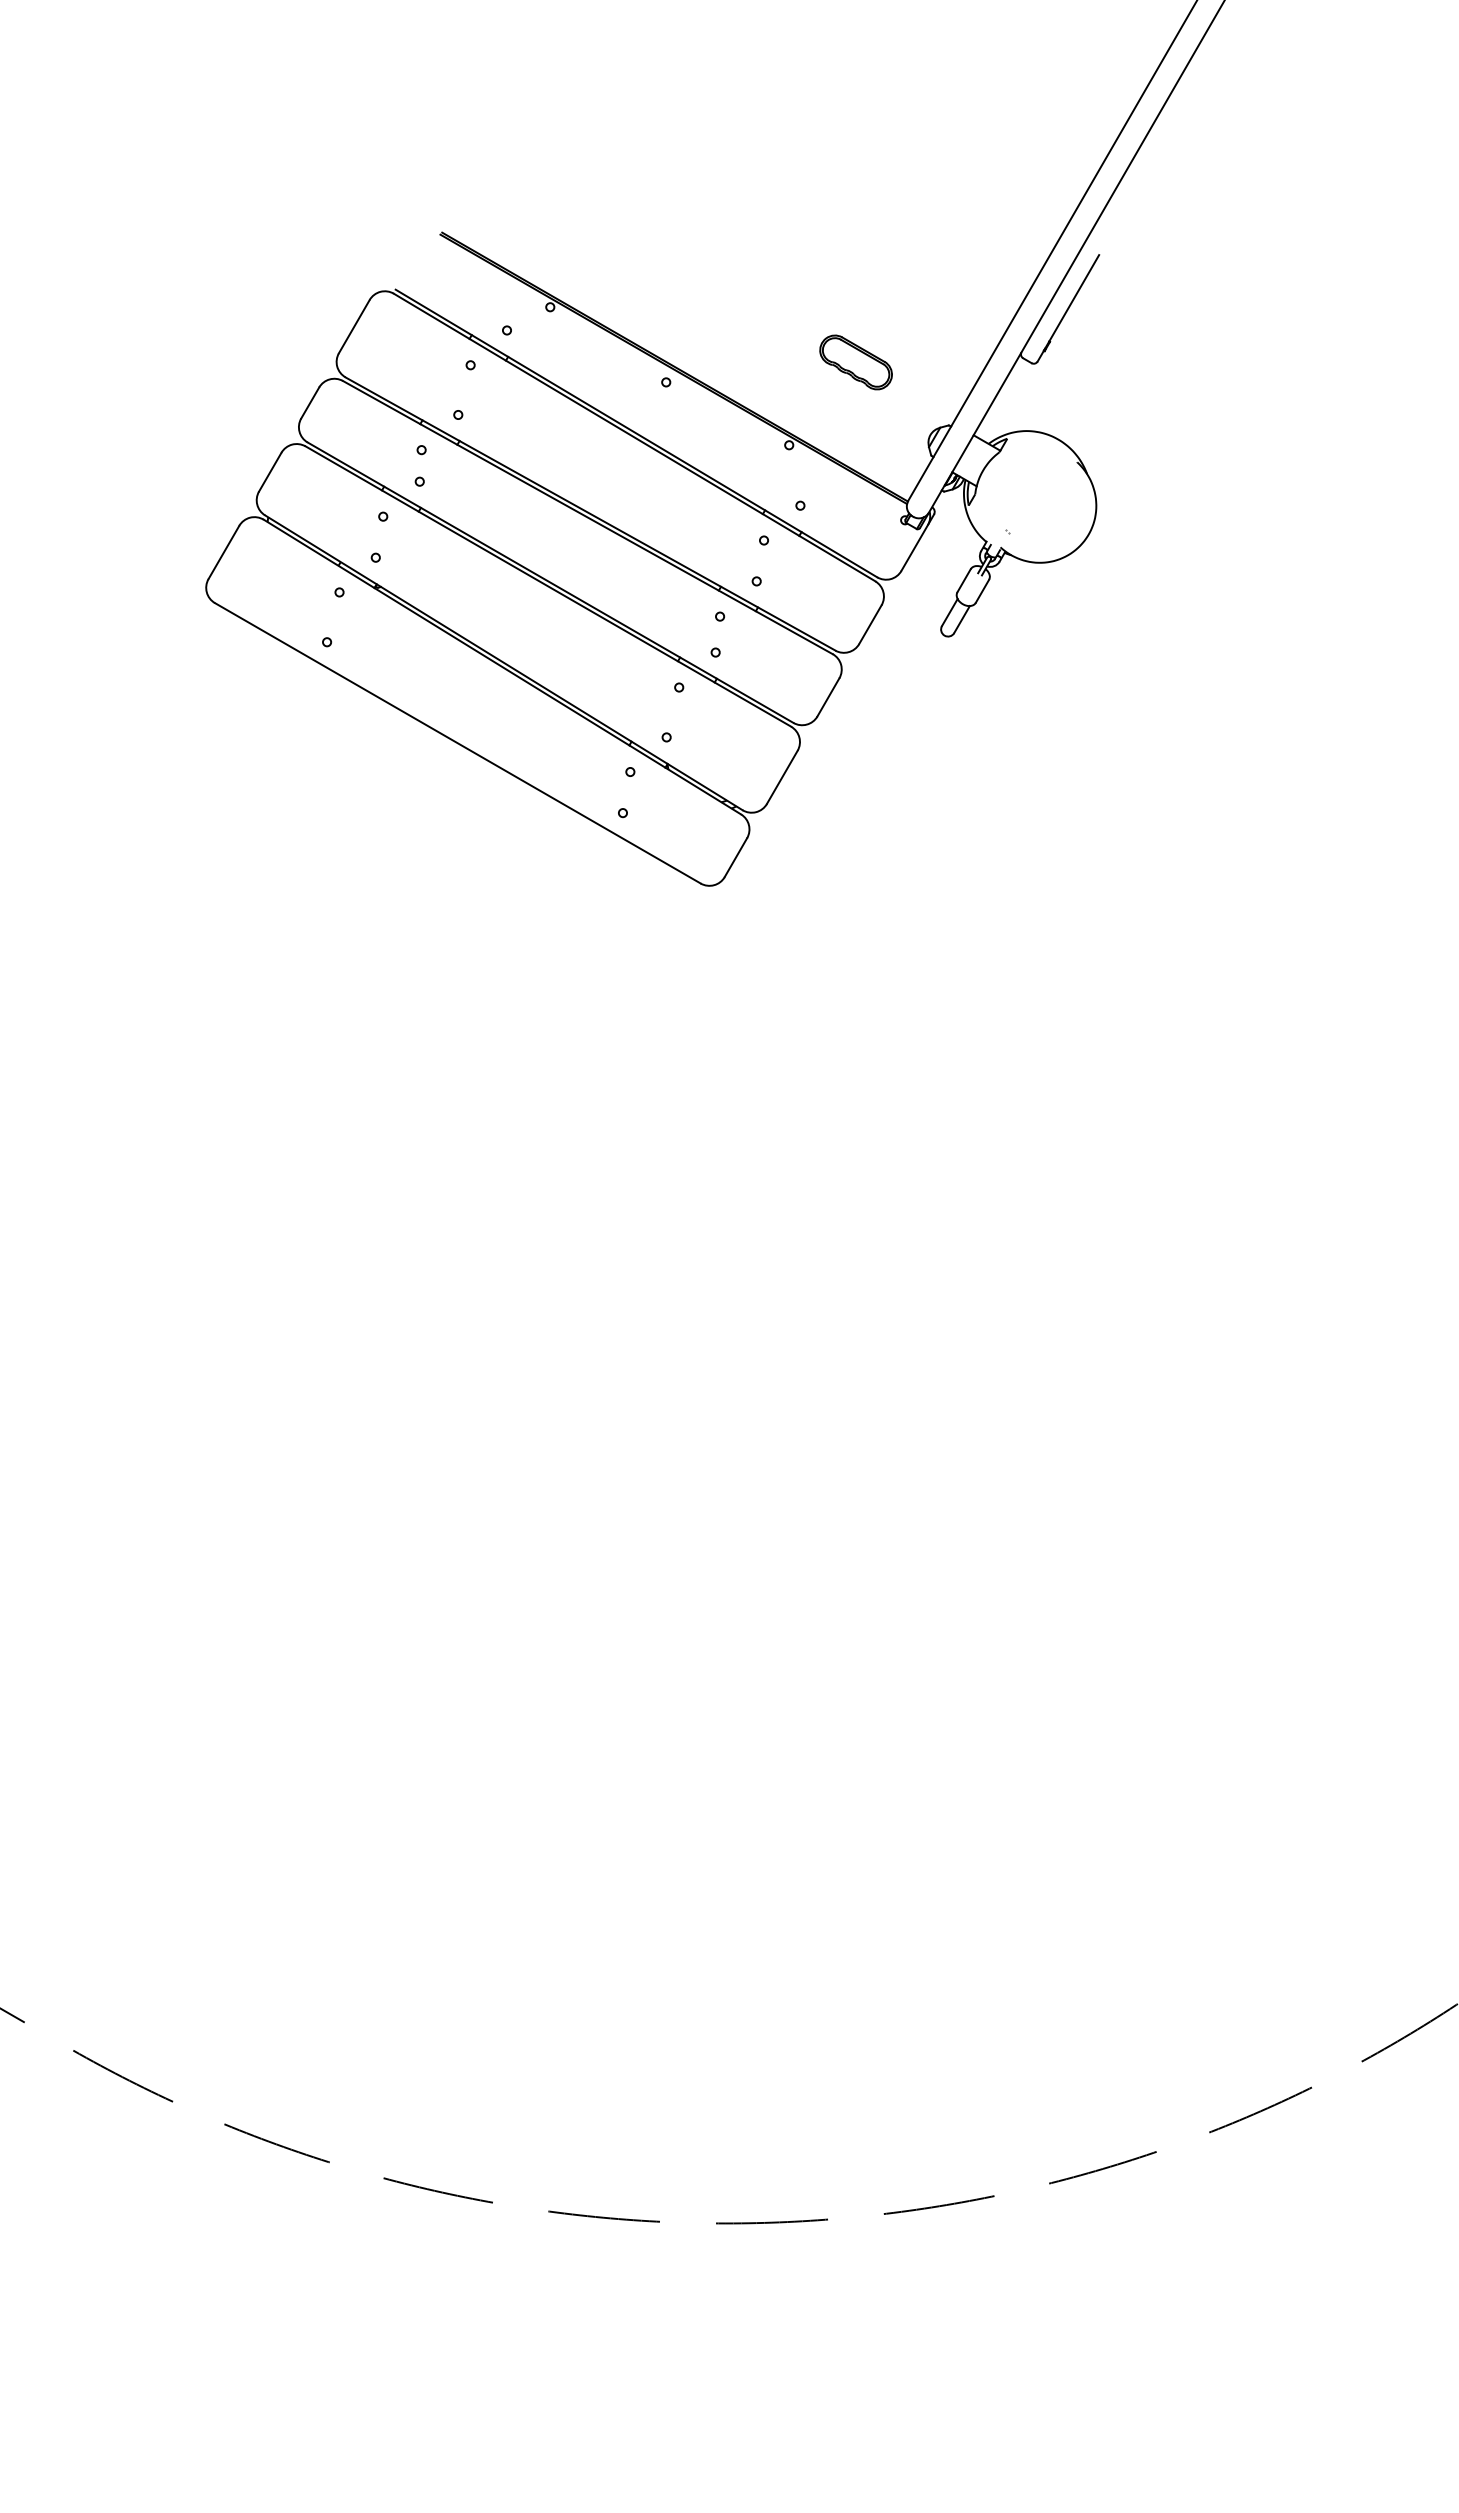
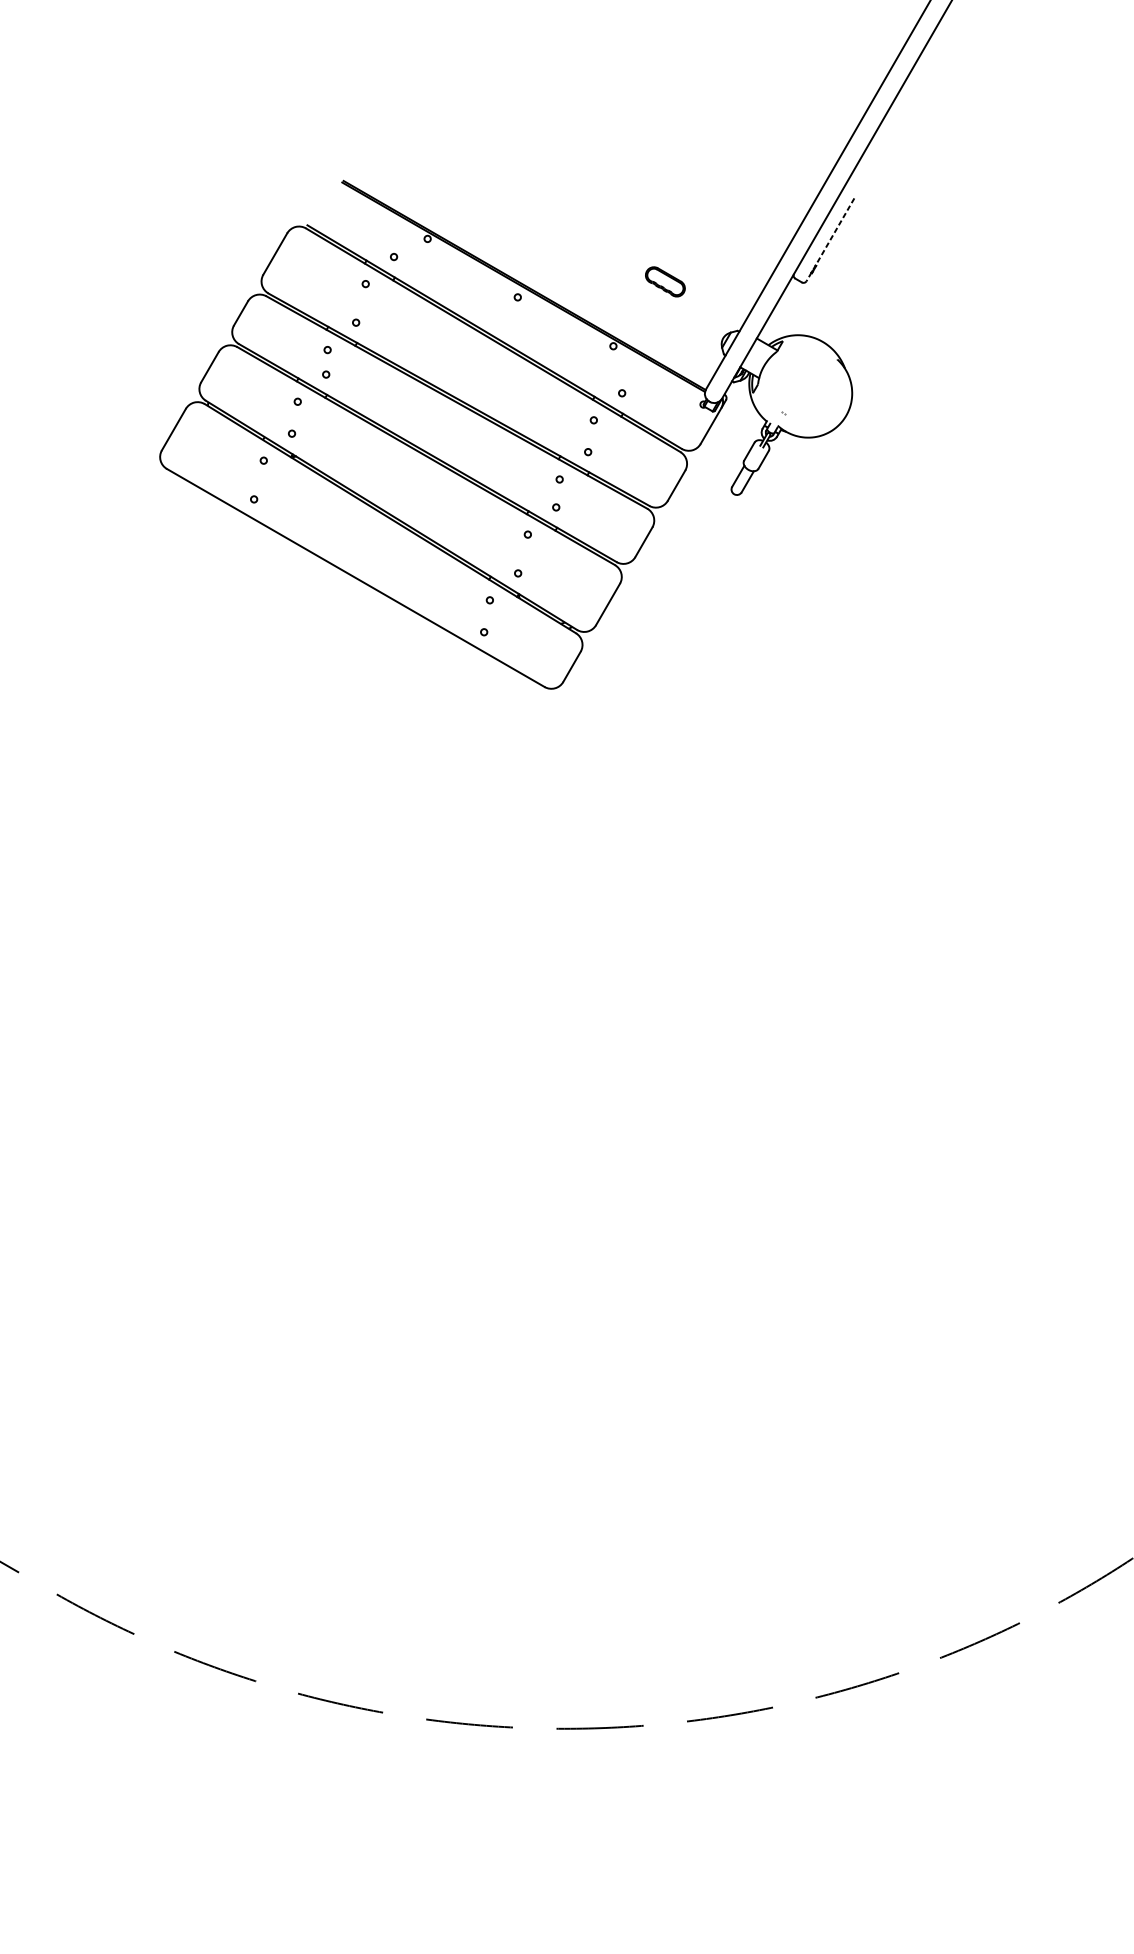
line: (1068, 308) -> (830, 239), solid -> dashed
part: (855, 362) -> (664, 281), size x0.7

